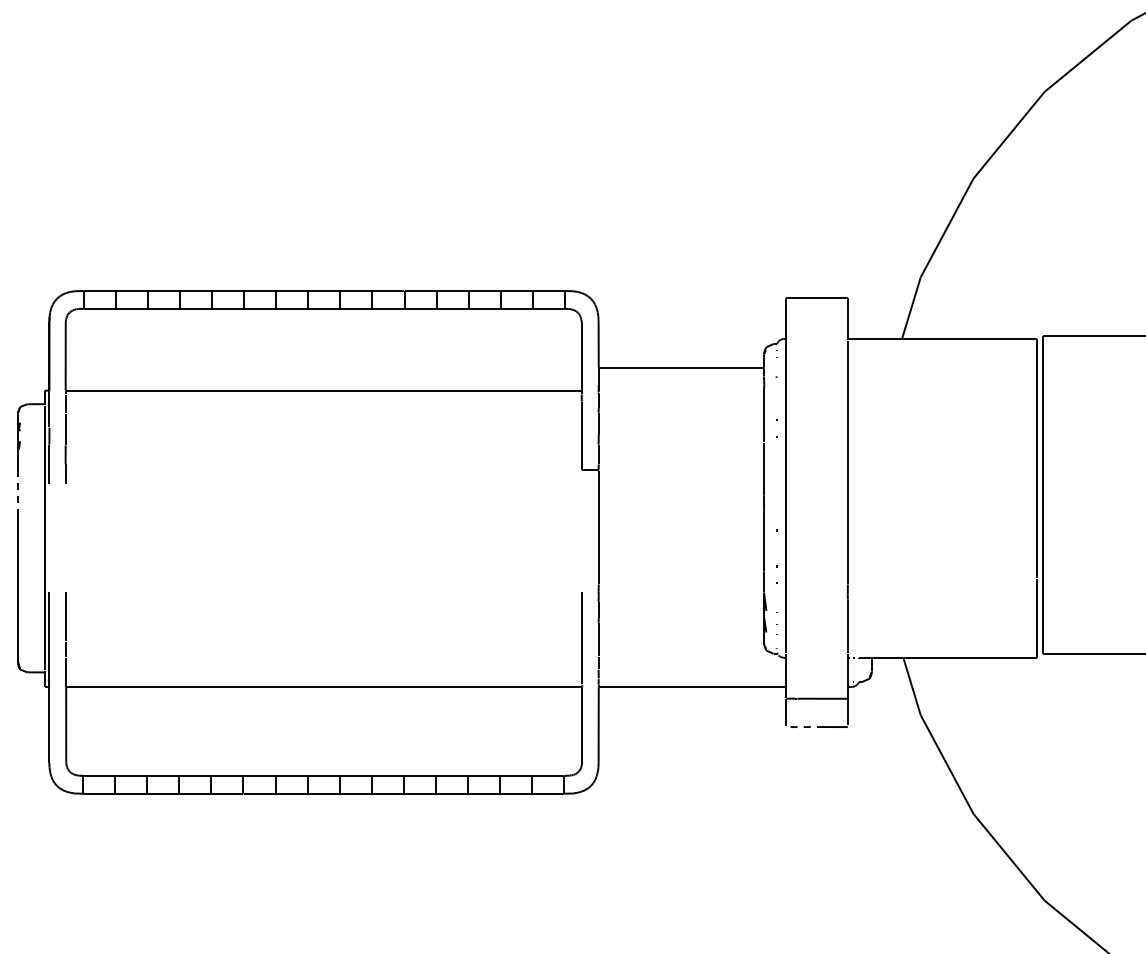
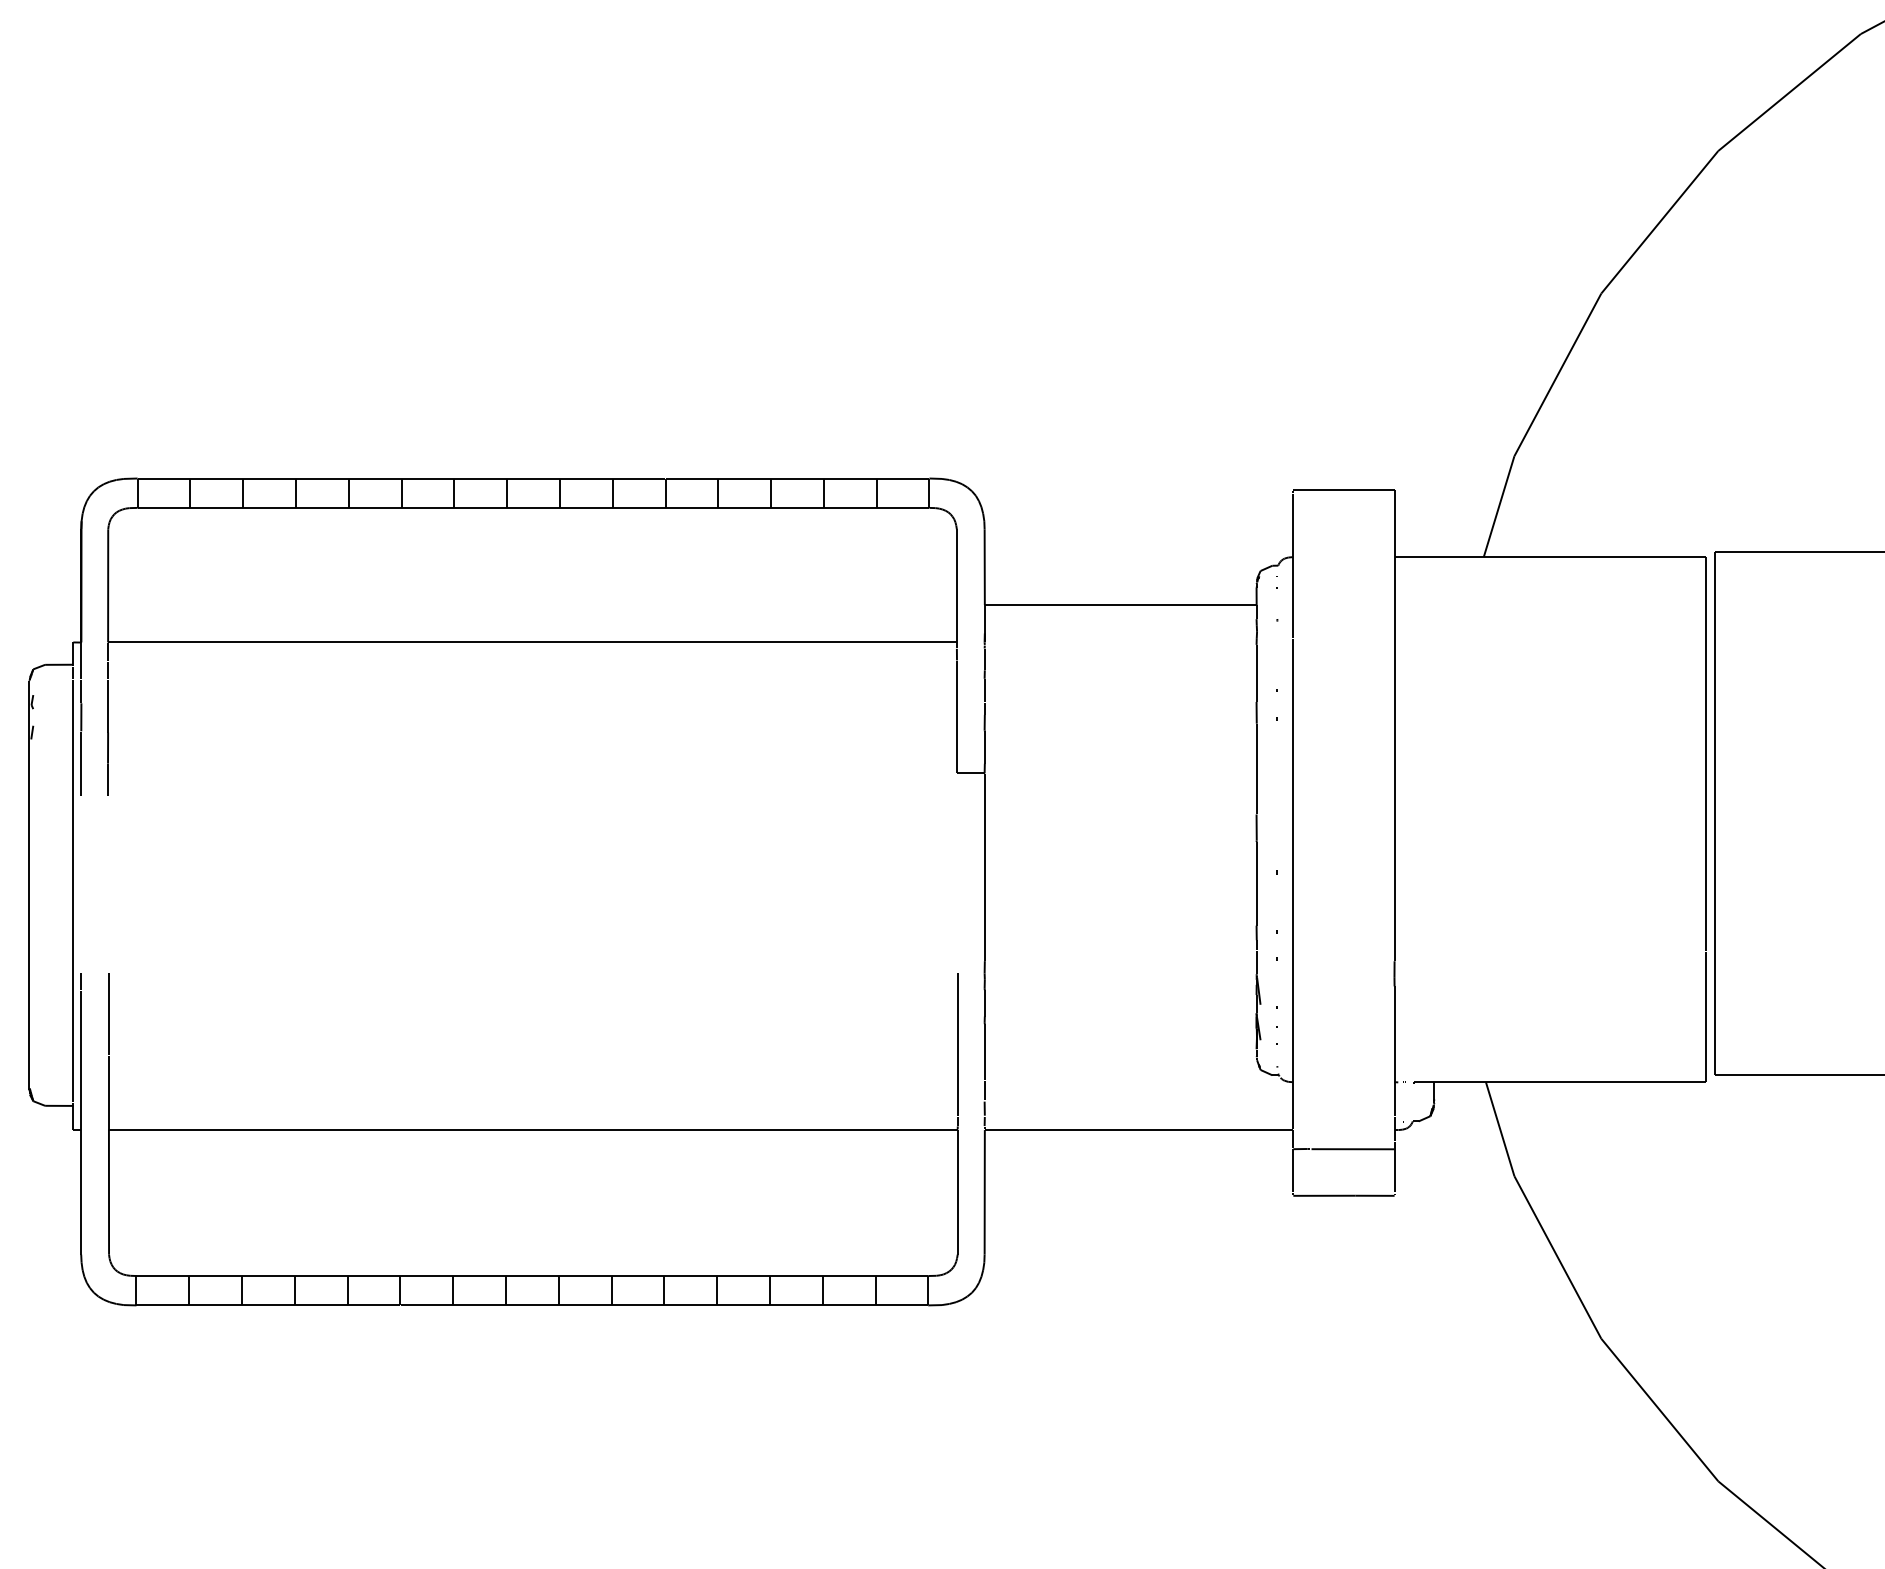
line: (17, 491) -> (28, 808), dashed -> solid
line: (805, 727) -> (1324, 1196), dashed -> solid

